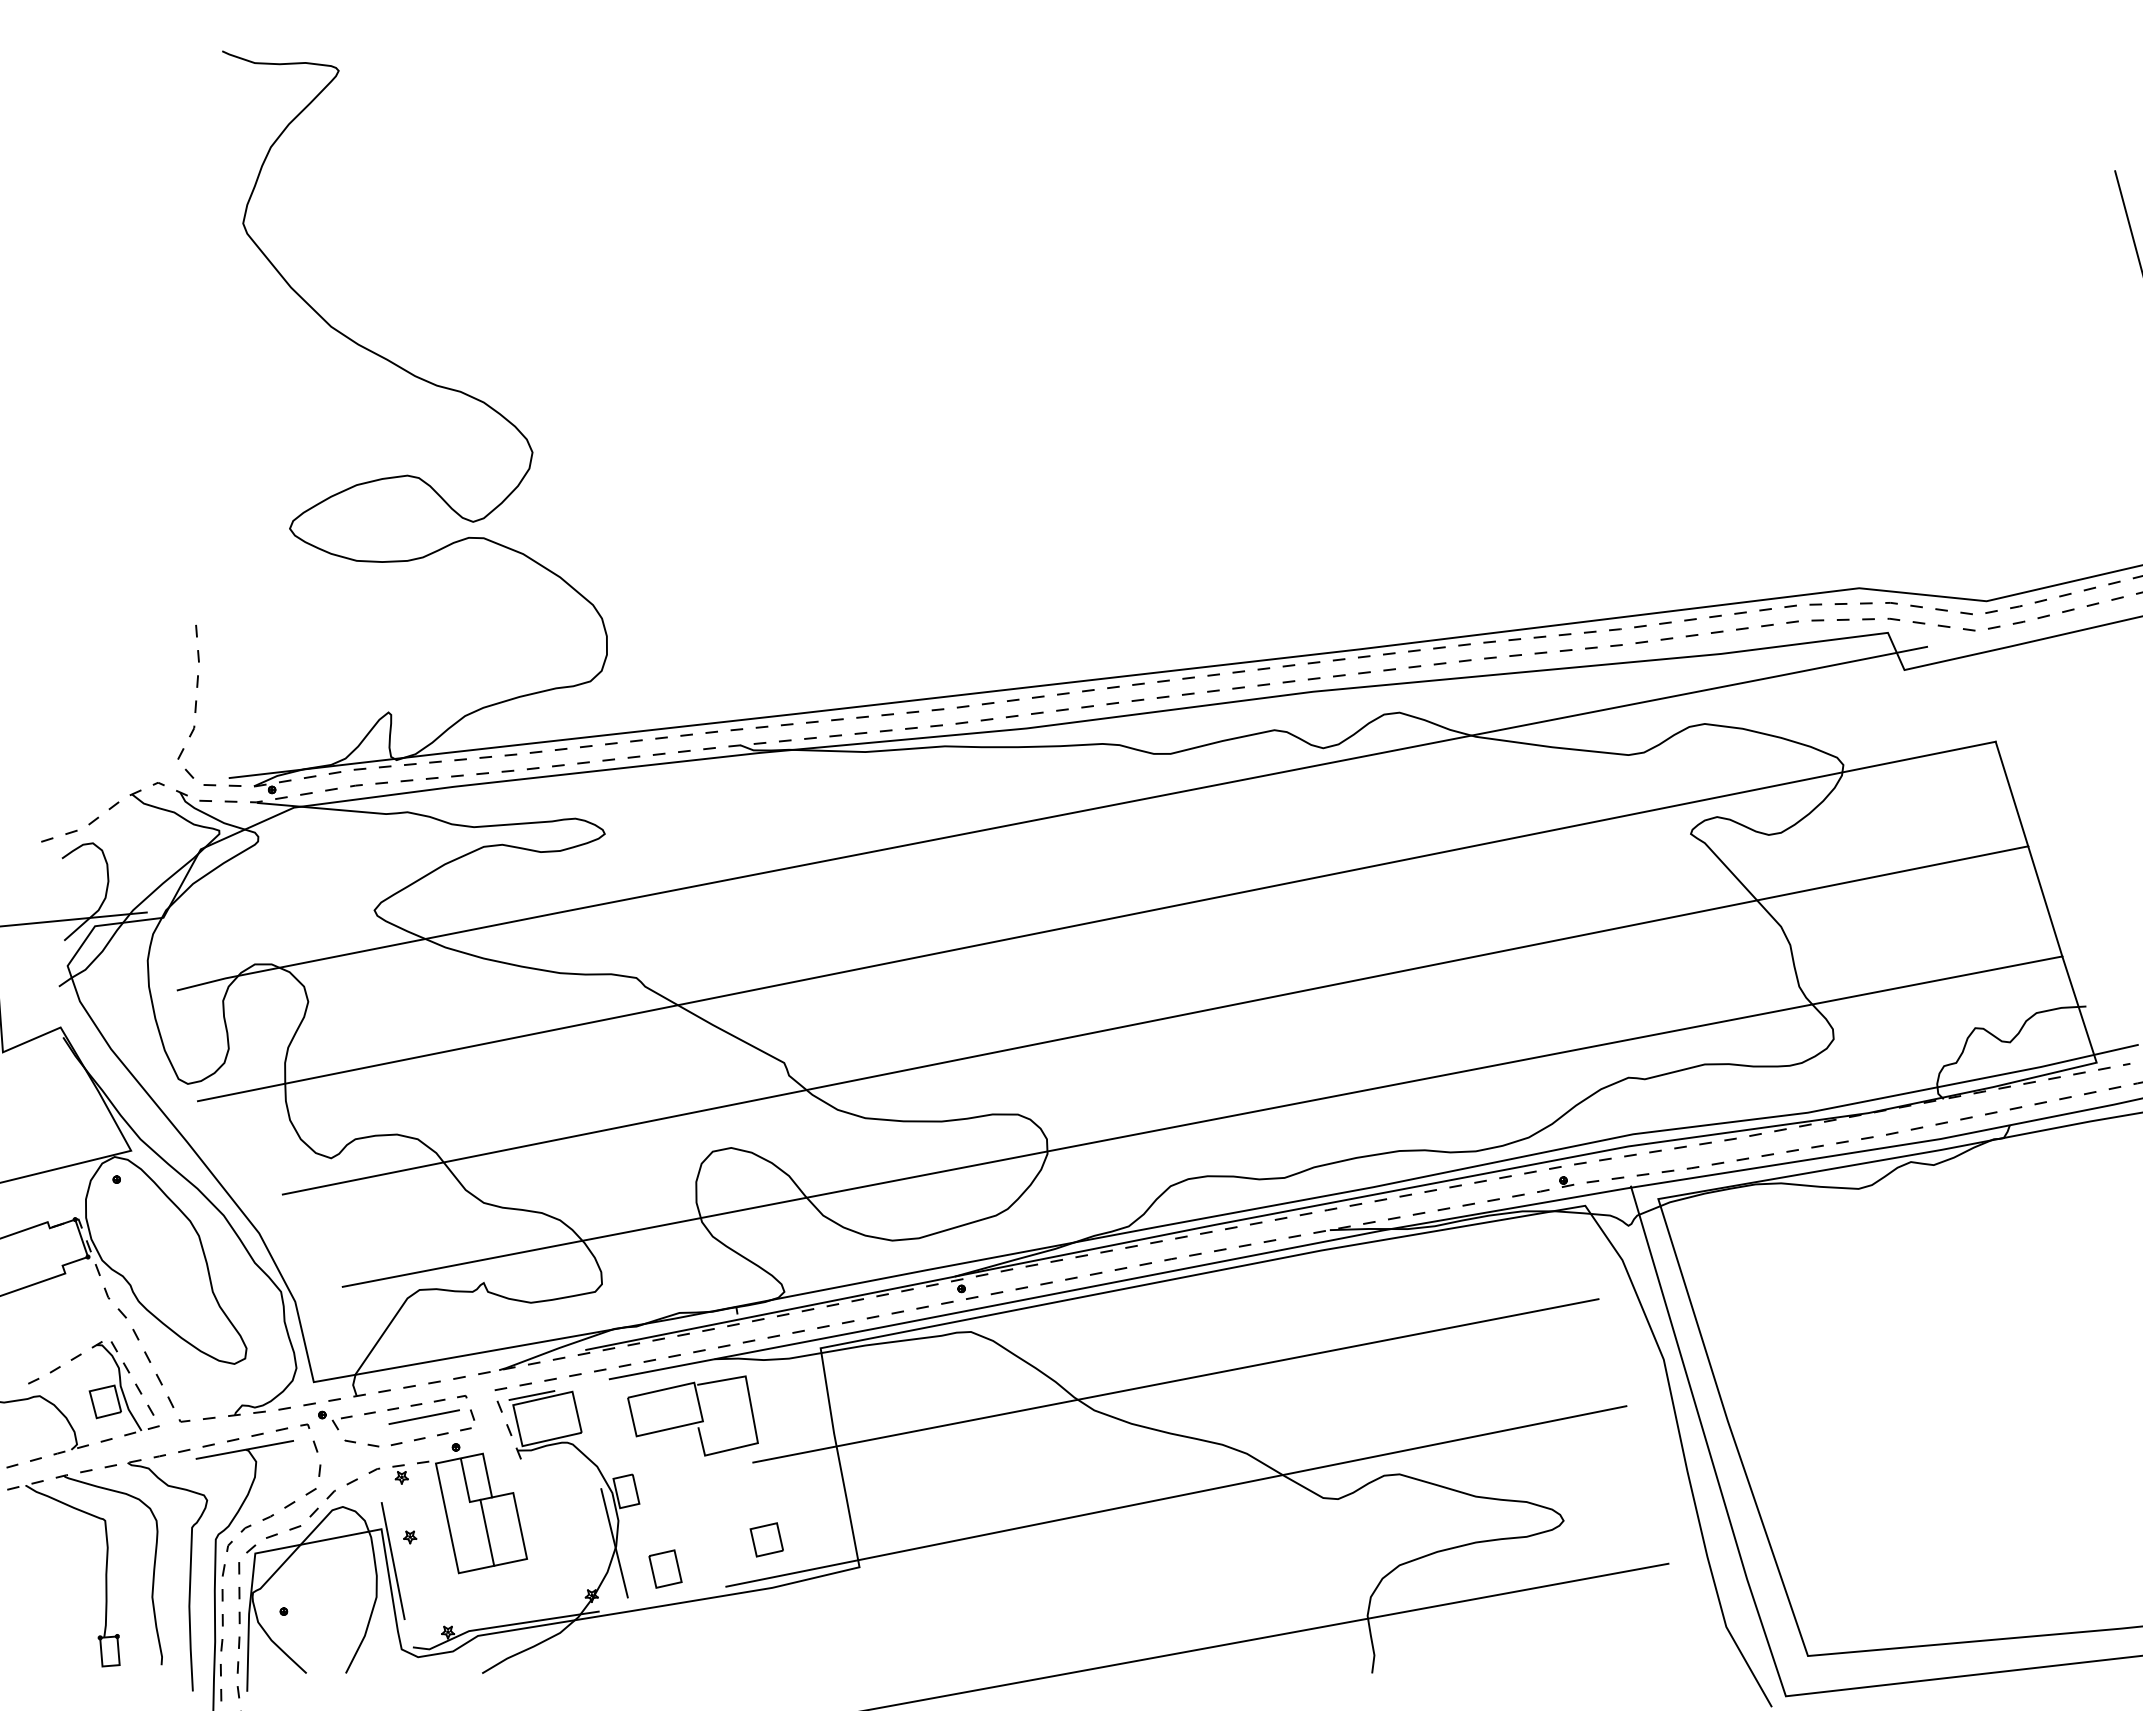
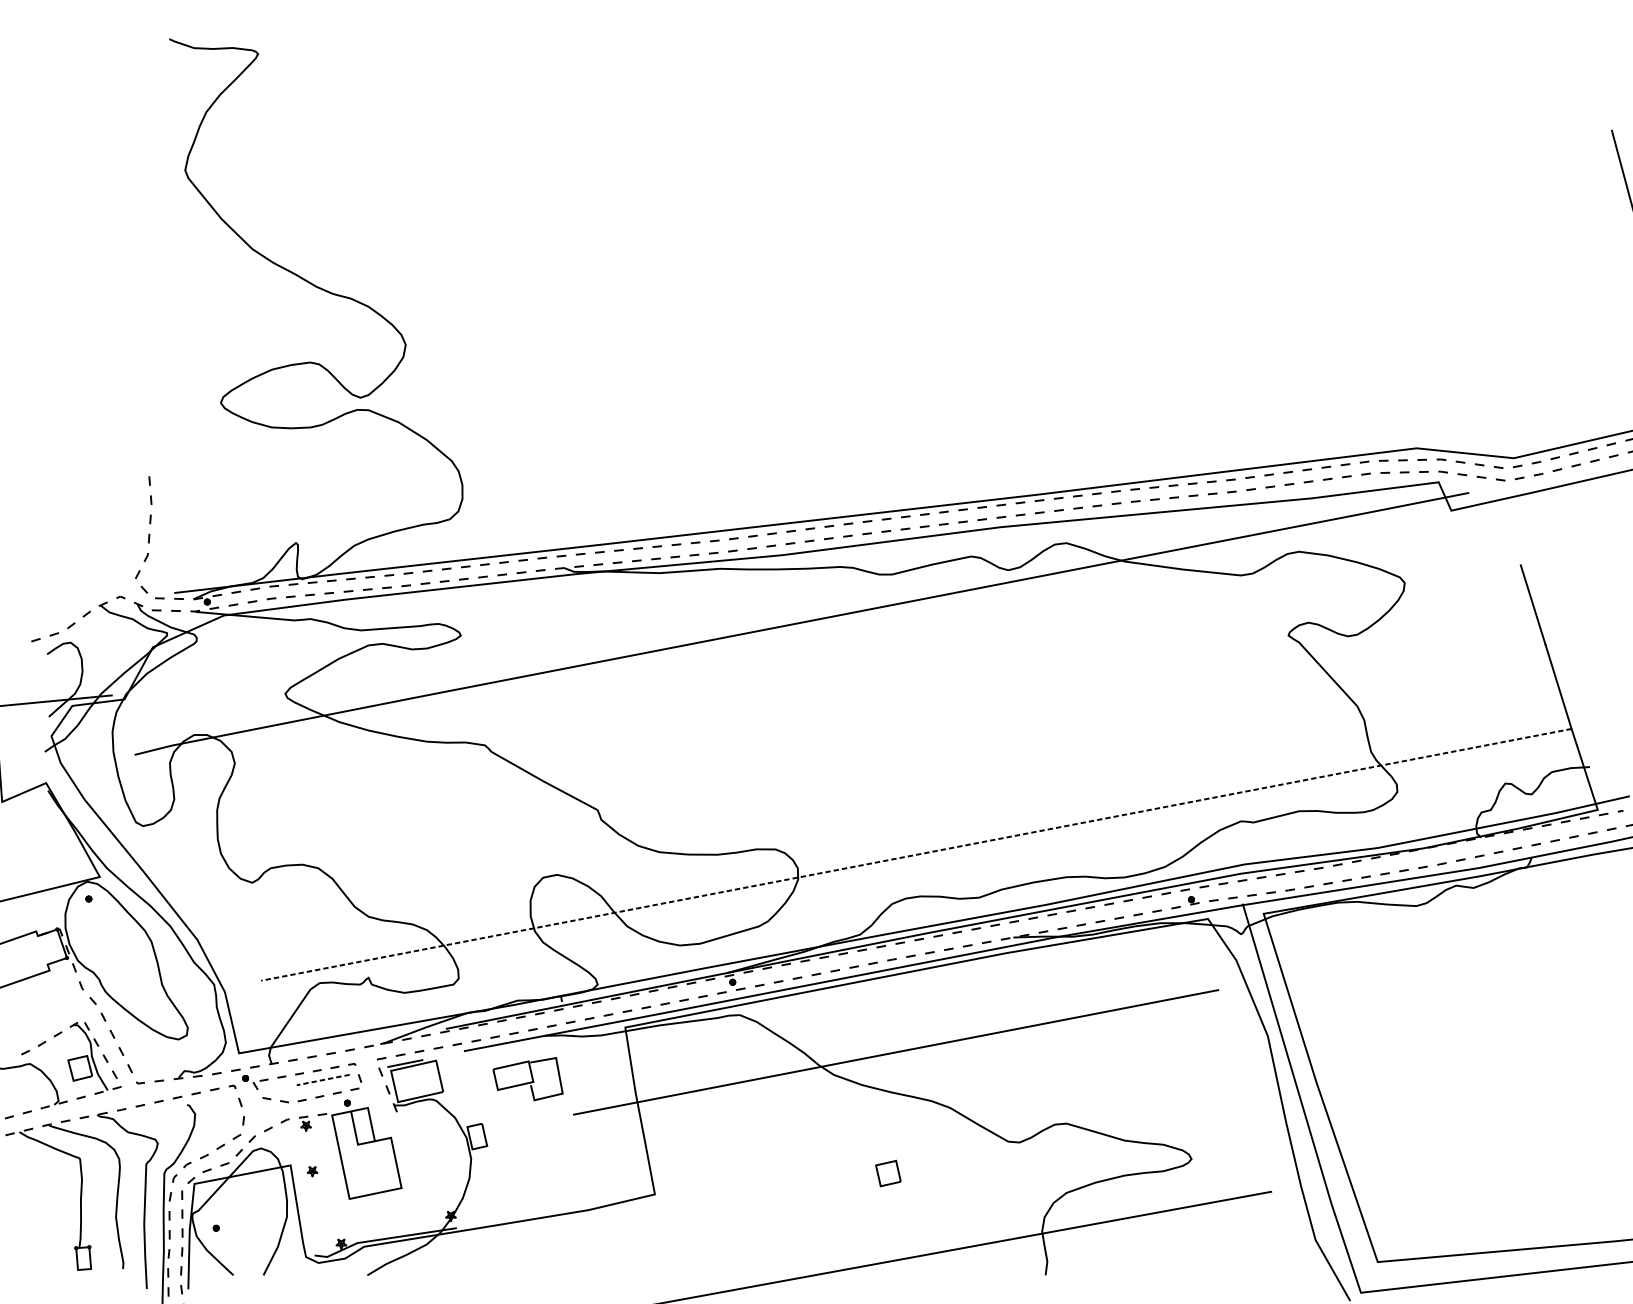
line: (1096, 921) -> (835, 702), removed
line: (1155, 1020) -> (880, 777), removed
line: (1202, 1121) -> (916, 854), solid -> dashed
part: (692, 1415) -> (527, 1078), size x0.7
line: (423, 1417) -> (322, 1080), solid -> dashed
line: (244, 1449) -> (186, 1104), removed
line: (1176, 1496) -> (896, 1140), removed
line: (487, 1532) -> (371, 1167), removed
part: (766, 1539) -> (888, 1173), moved
line: (614, 1543) -> (468, 1176), removed
line: (392, 1561) -> (299, 1190), removed
part: (665, 1568) -> (507, 1195), removed

